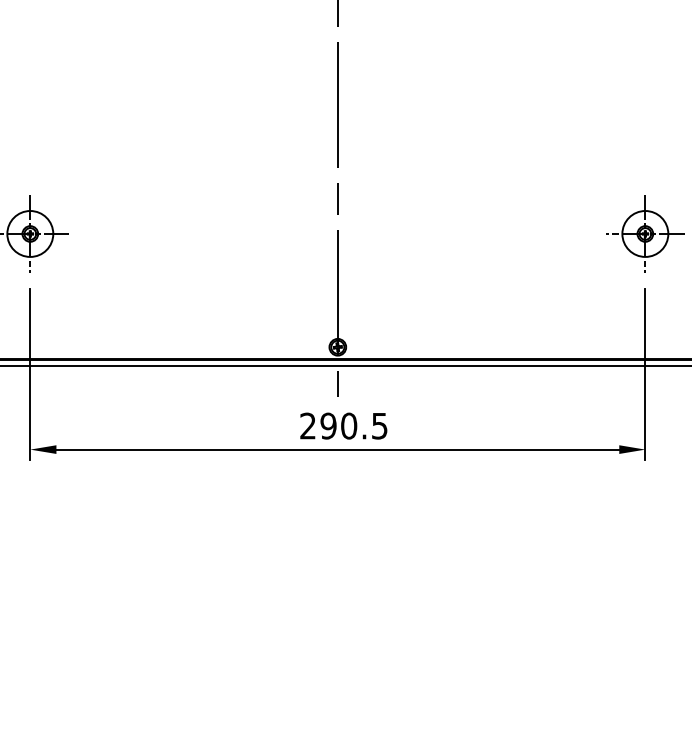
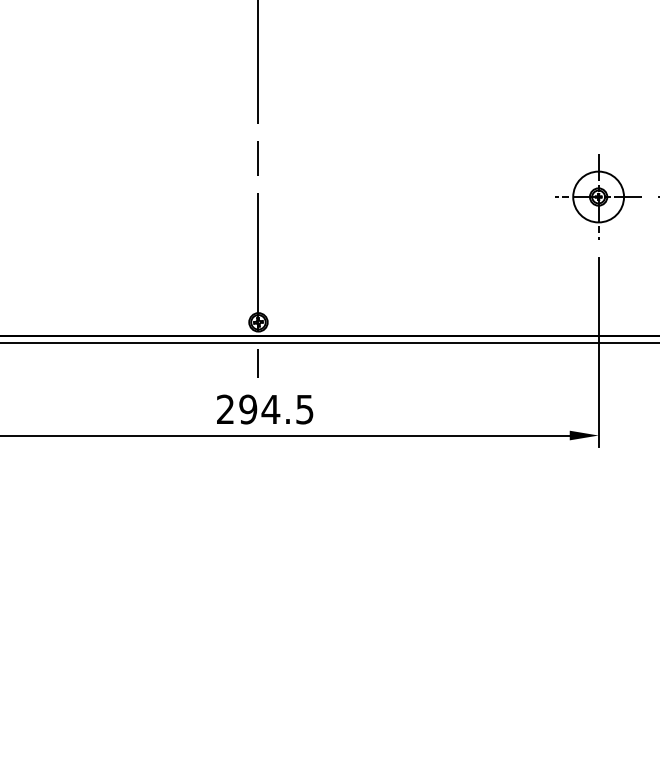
text: (348, 425) -> (270, 408), 290.5 -> 294.5

